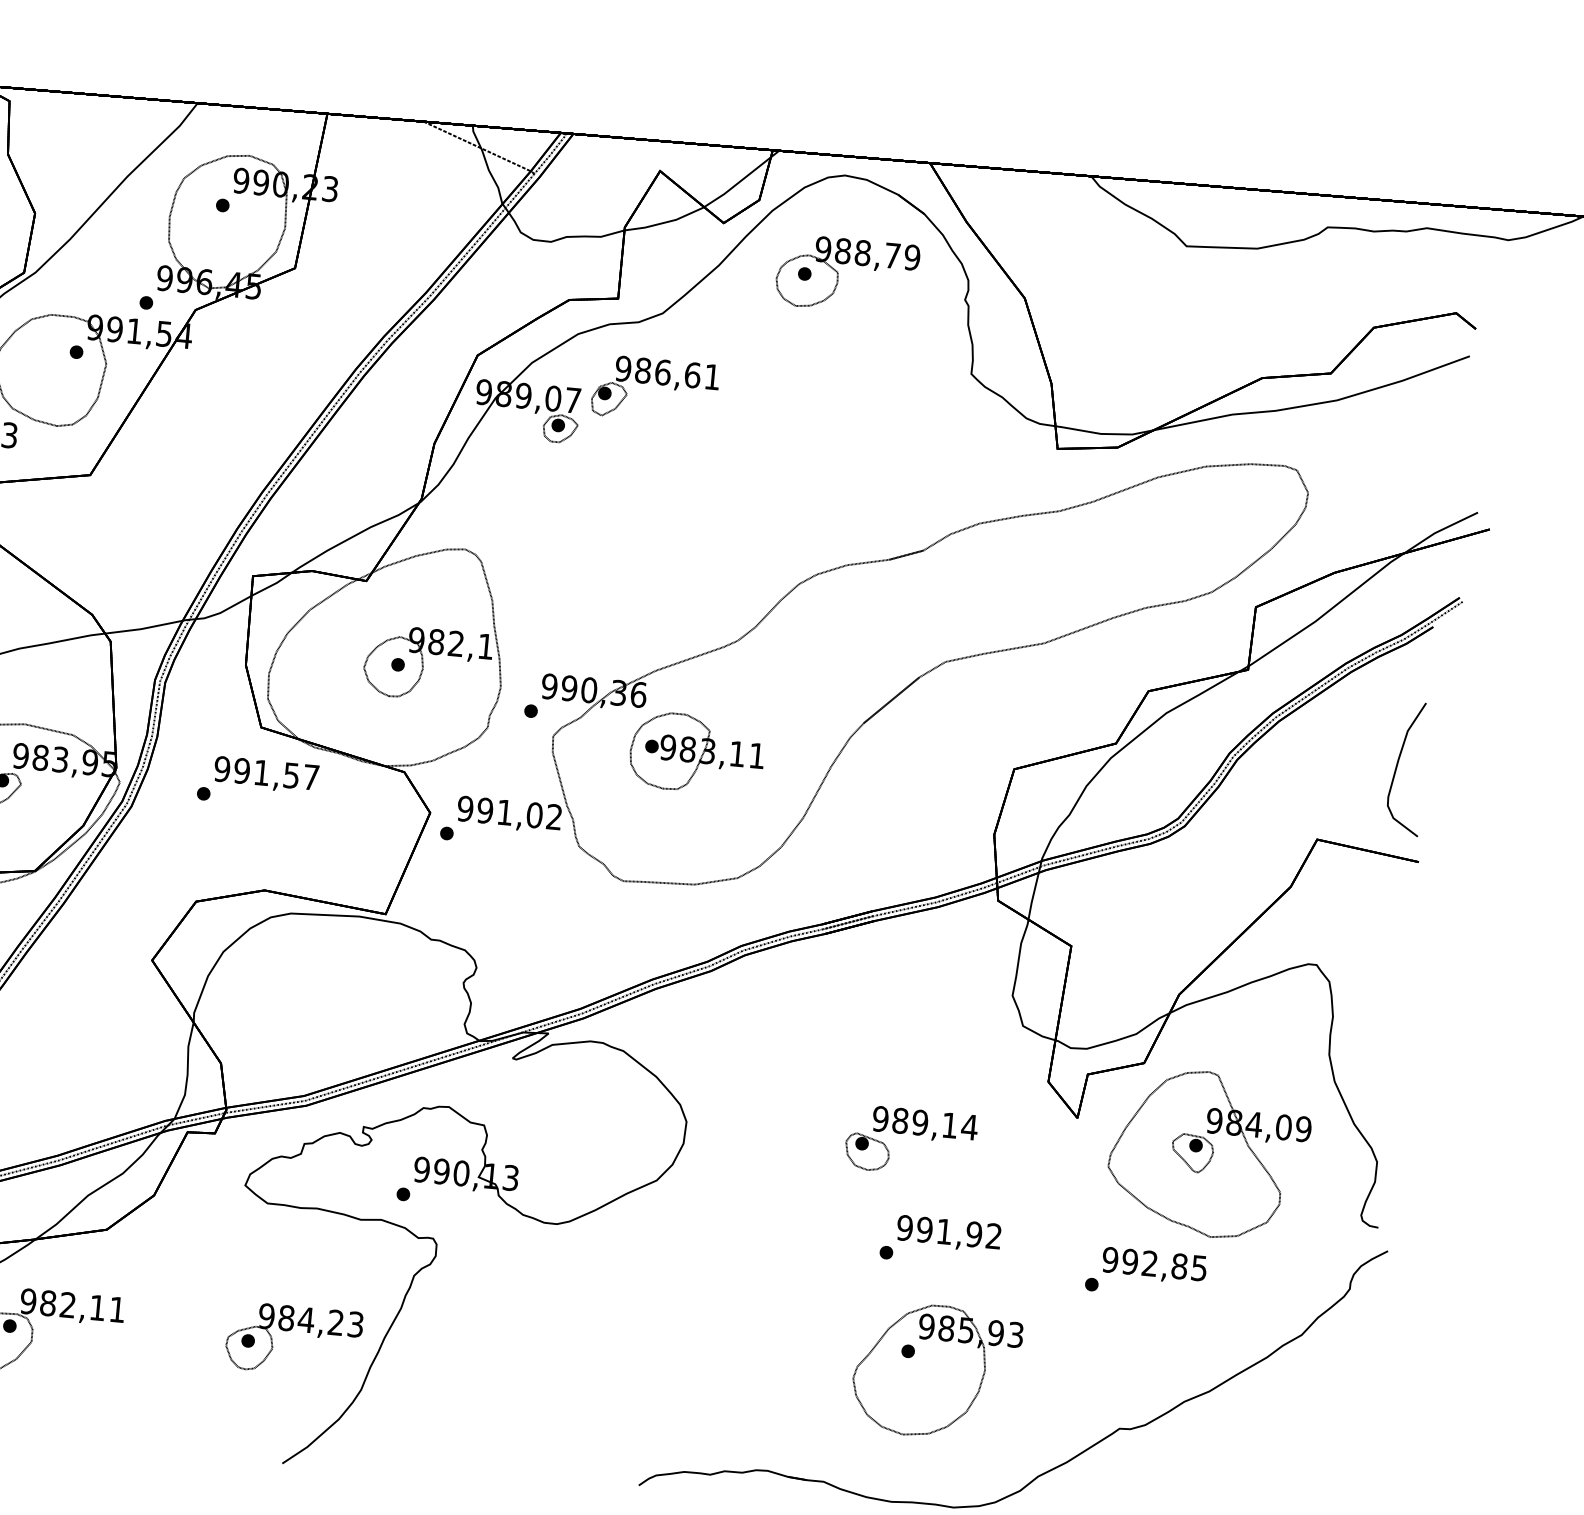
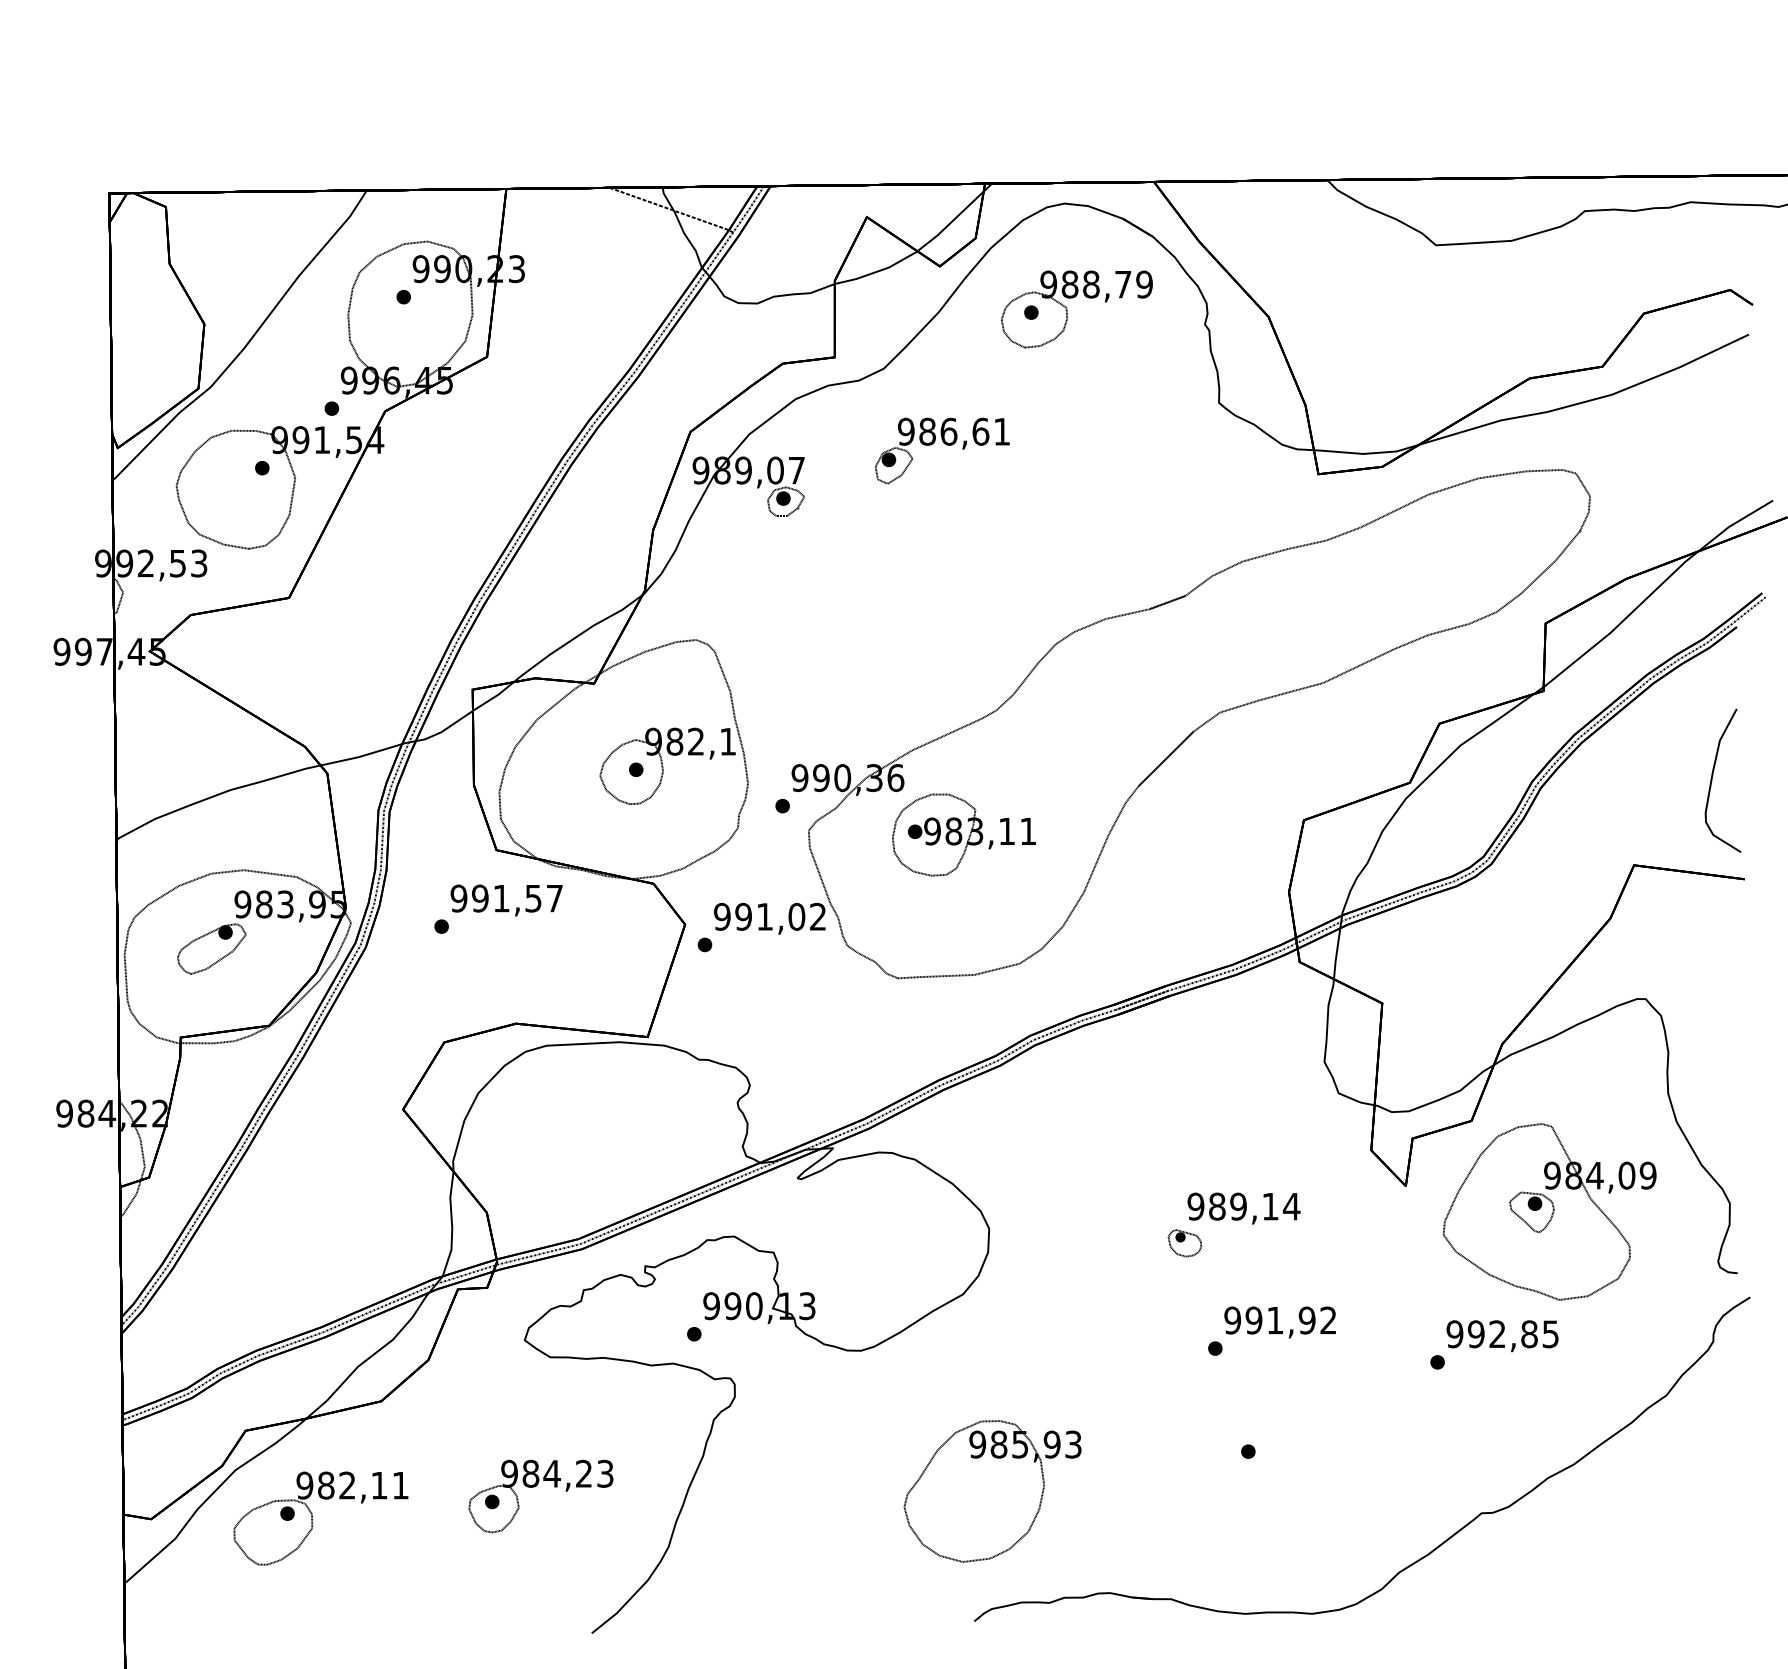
part: (659, 385) -> (946, 445), moved
part: (866, 1152) -> (1184, 1243), size x0.7
part: (290, 1330) -> (536, 1486), moved
part: (936, 1371) -> (992, 1491), moved

